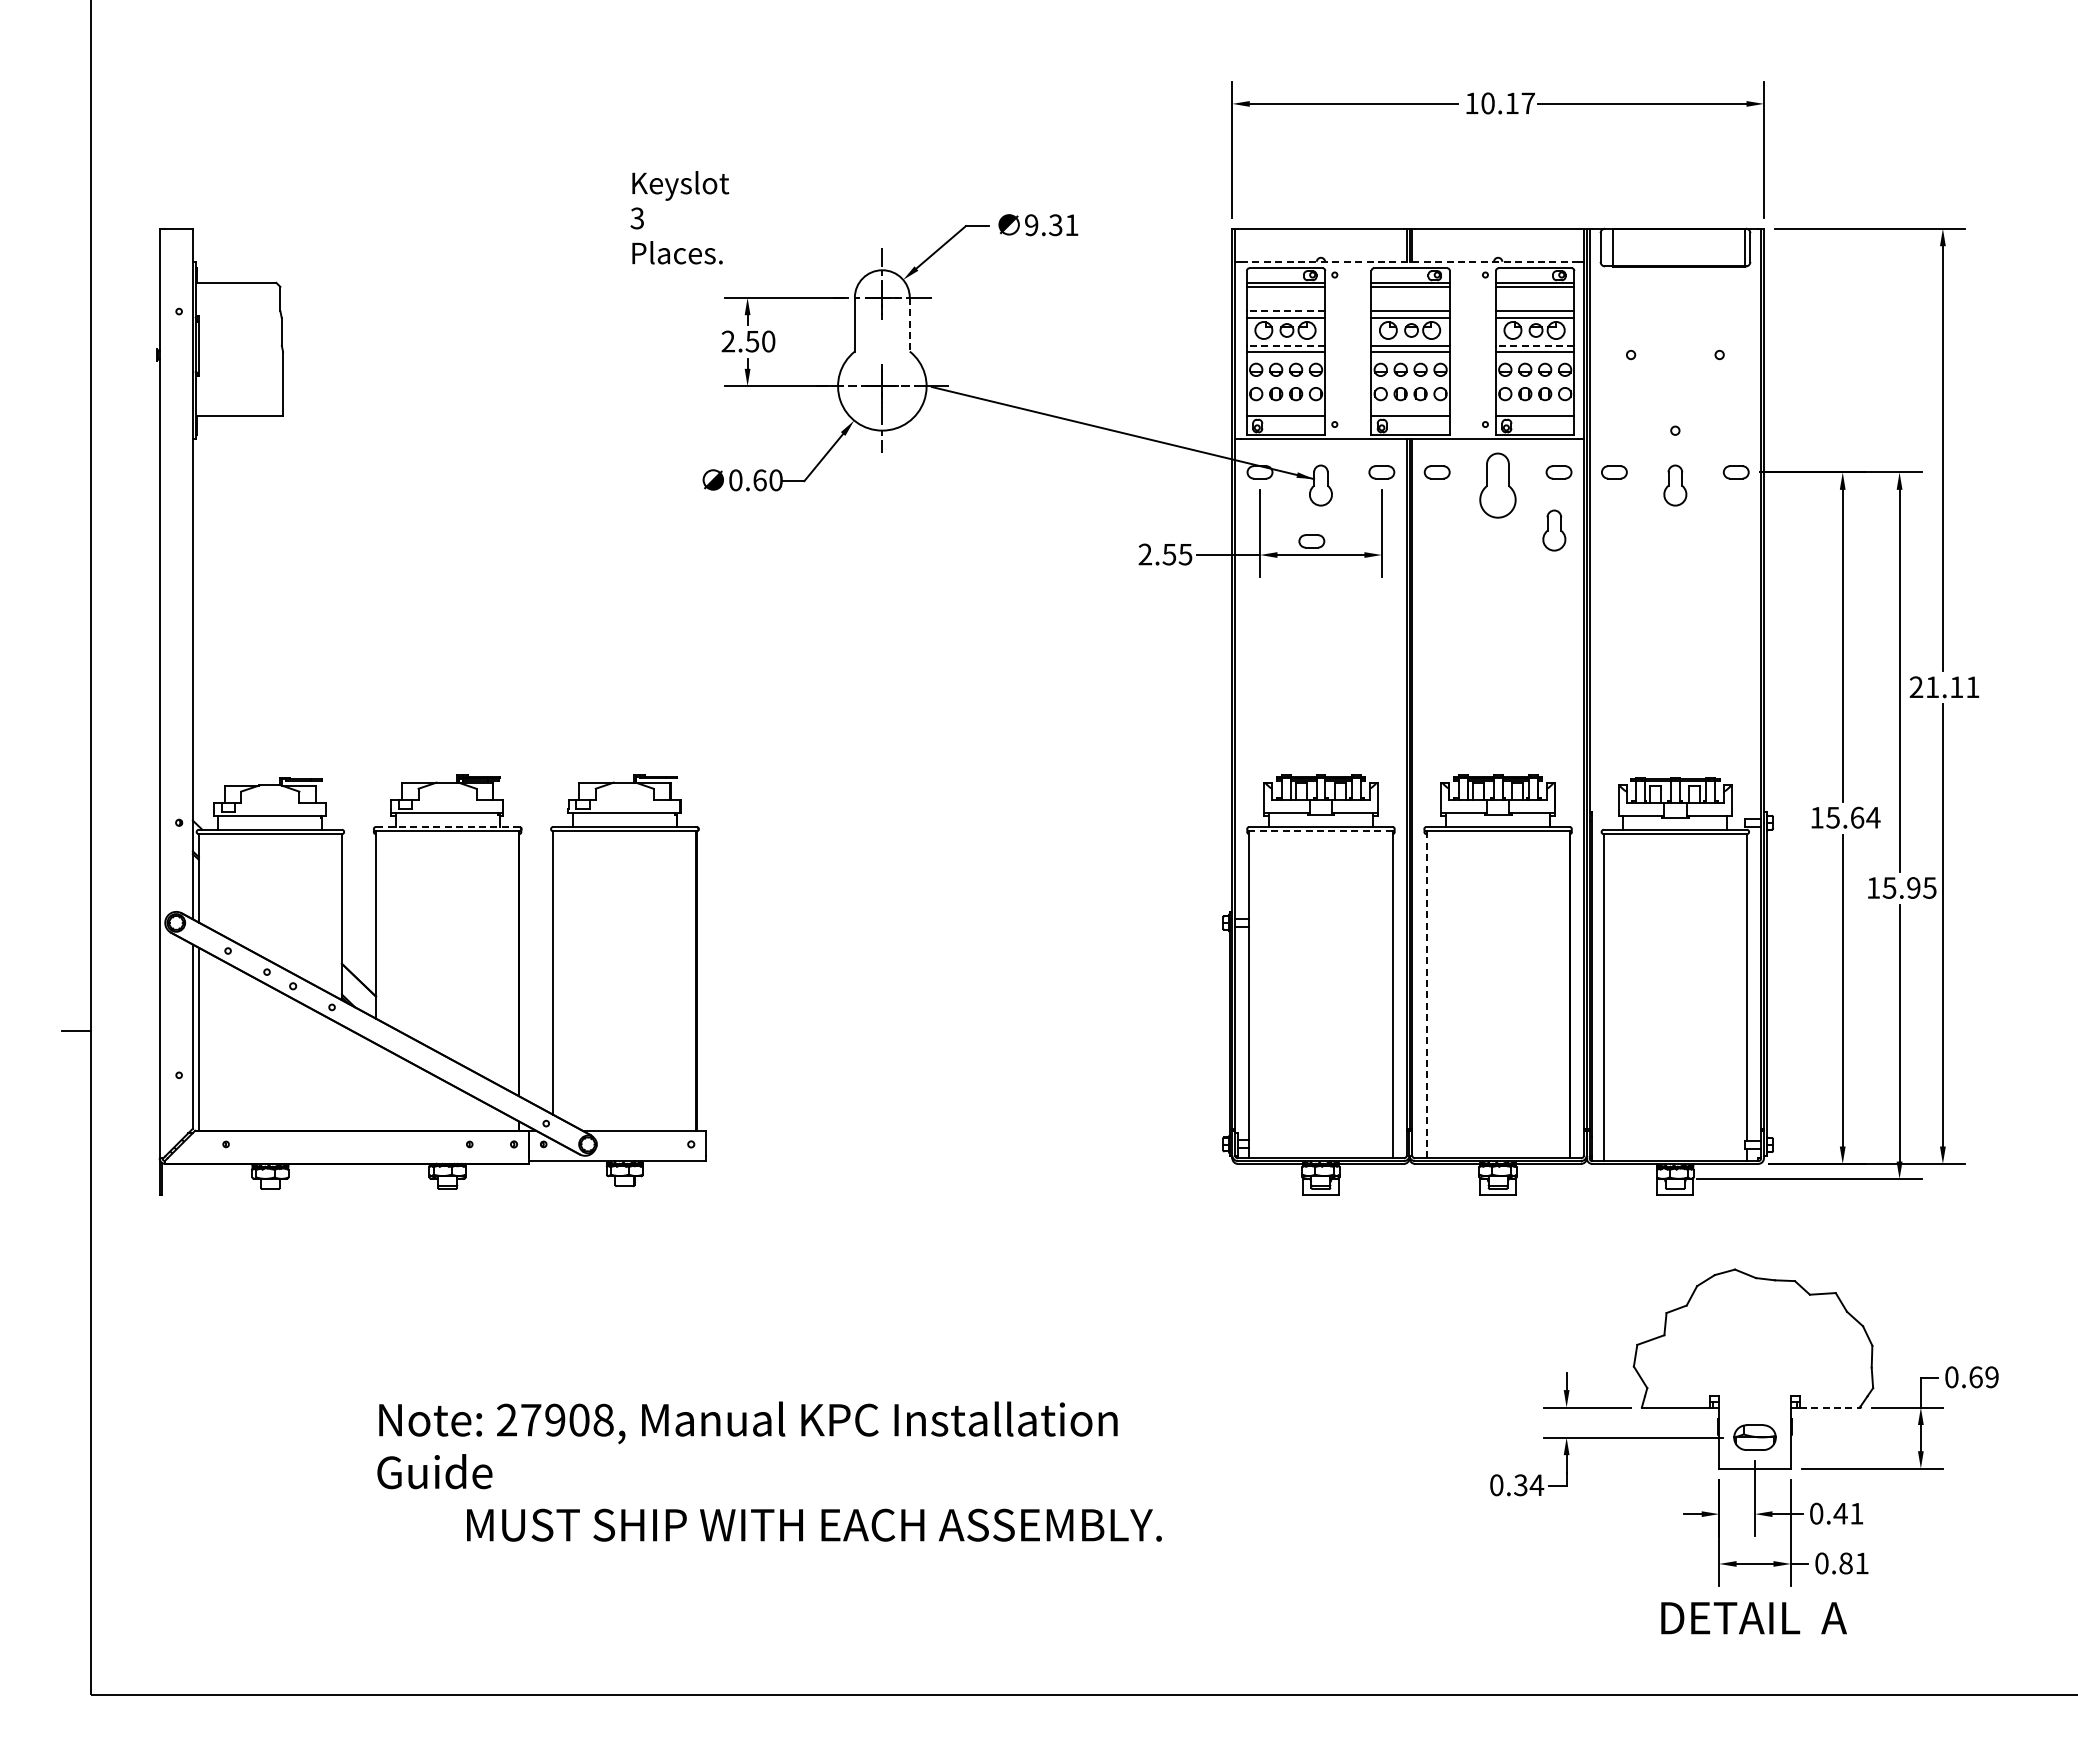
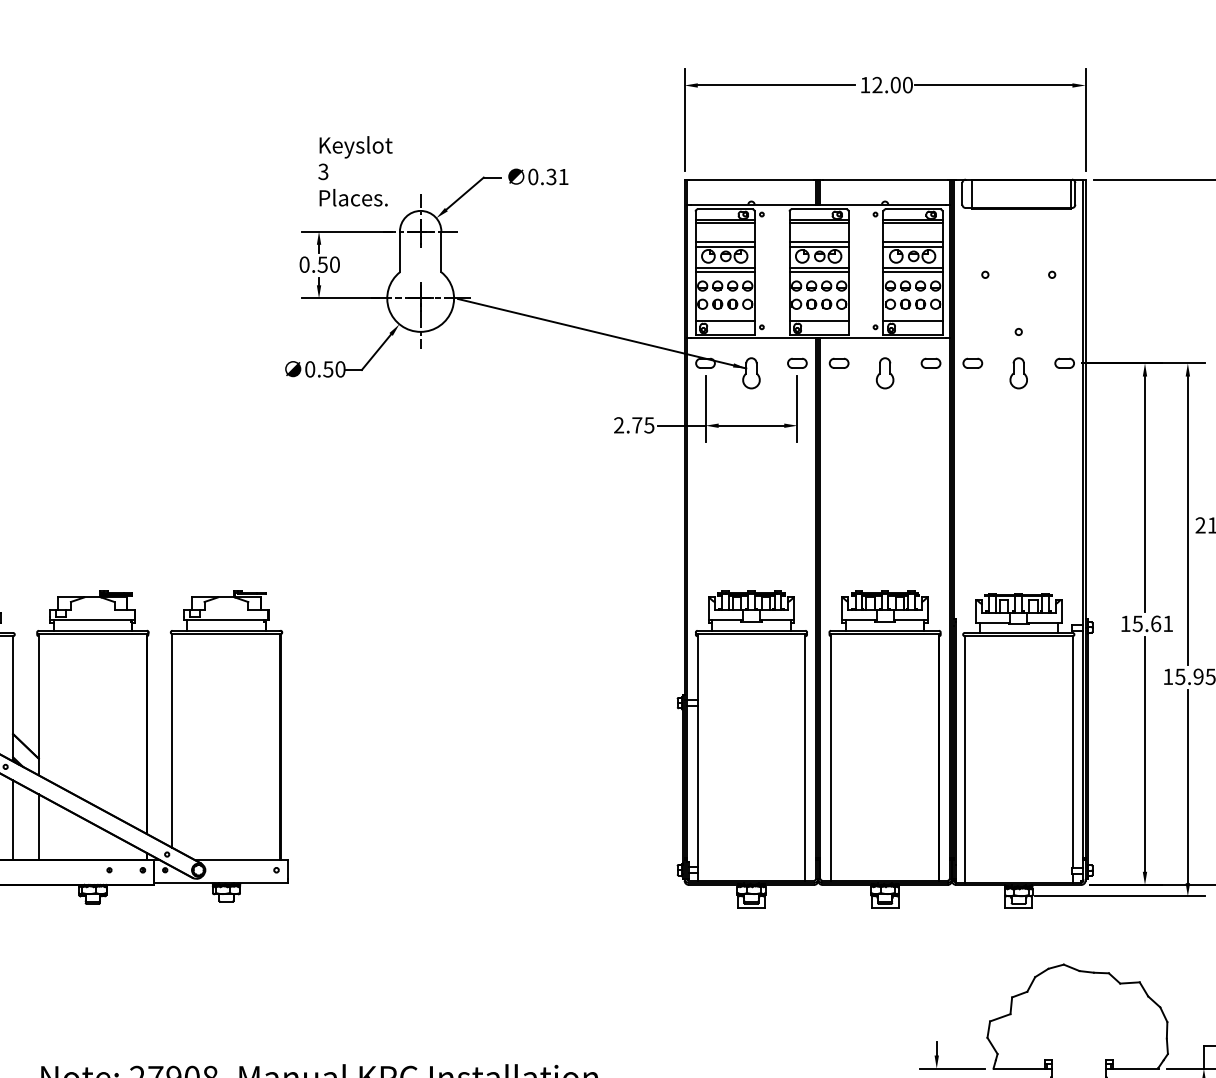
text: (1508, 103) -> (892, 85), 10.17 -> 12.00
text: (679, 217) -> (355, 171), moved
text: (1031, 225) -> (533, 177), 9.31 -> 0.31
line: (1409, 261) -> (818, 204), dashed -> solid
line: (1285, 311) -> (724, 242), dashed -> solid
line: (909, 324) -> (441, 251), dashed -> solid
text: (728, 341) -> (304, 264), 2.50 -> 0.50
line: (1285, 345) -> (724, 267), dashed -> solid
line: (1534, 345) -> (912, 267), dashed -> solid
text: (759, 480) -> (328, 369), 0.60 -> 0.50
part: (1498, 485) -> (885, 373), size x0.62
part: (1554, 530) -> (927, 407), removed
part: (1311, 541) -> (744, 415), removed
text: (1169, 554) -> (637, 425), 2.55 -> 2.75
text: (1873, 817) -> (1168, 623), 15.64 -> 15.61
line: (447, 826) -> (92, 630), dashed -> solid
line: (1320, 831) -> (751, 634), dashed -> solid
line: (1426, 995) -> (831, 757), dashed -> solid
line: (341, 1077) -> (12, 819), added
line: (376, 1086) -> (39, 826), added
line: (1830, 1407) -> (1135, 1068), dashed -> solid

